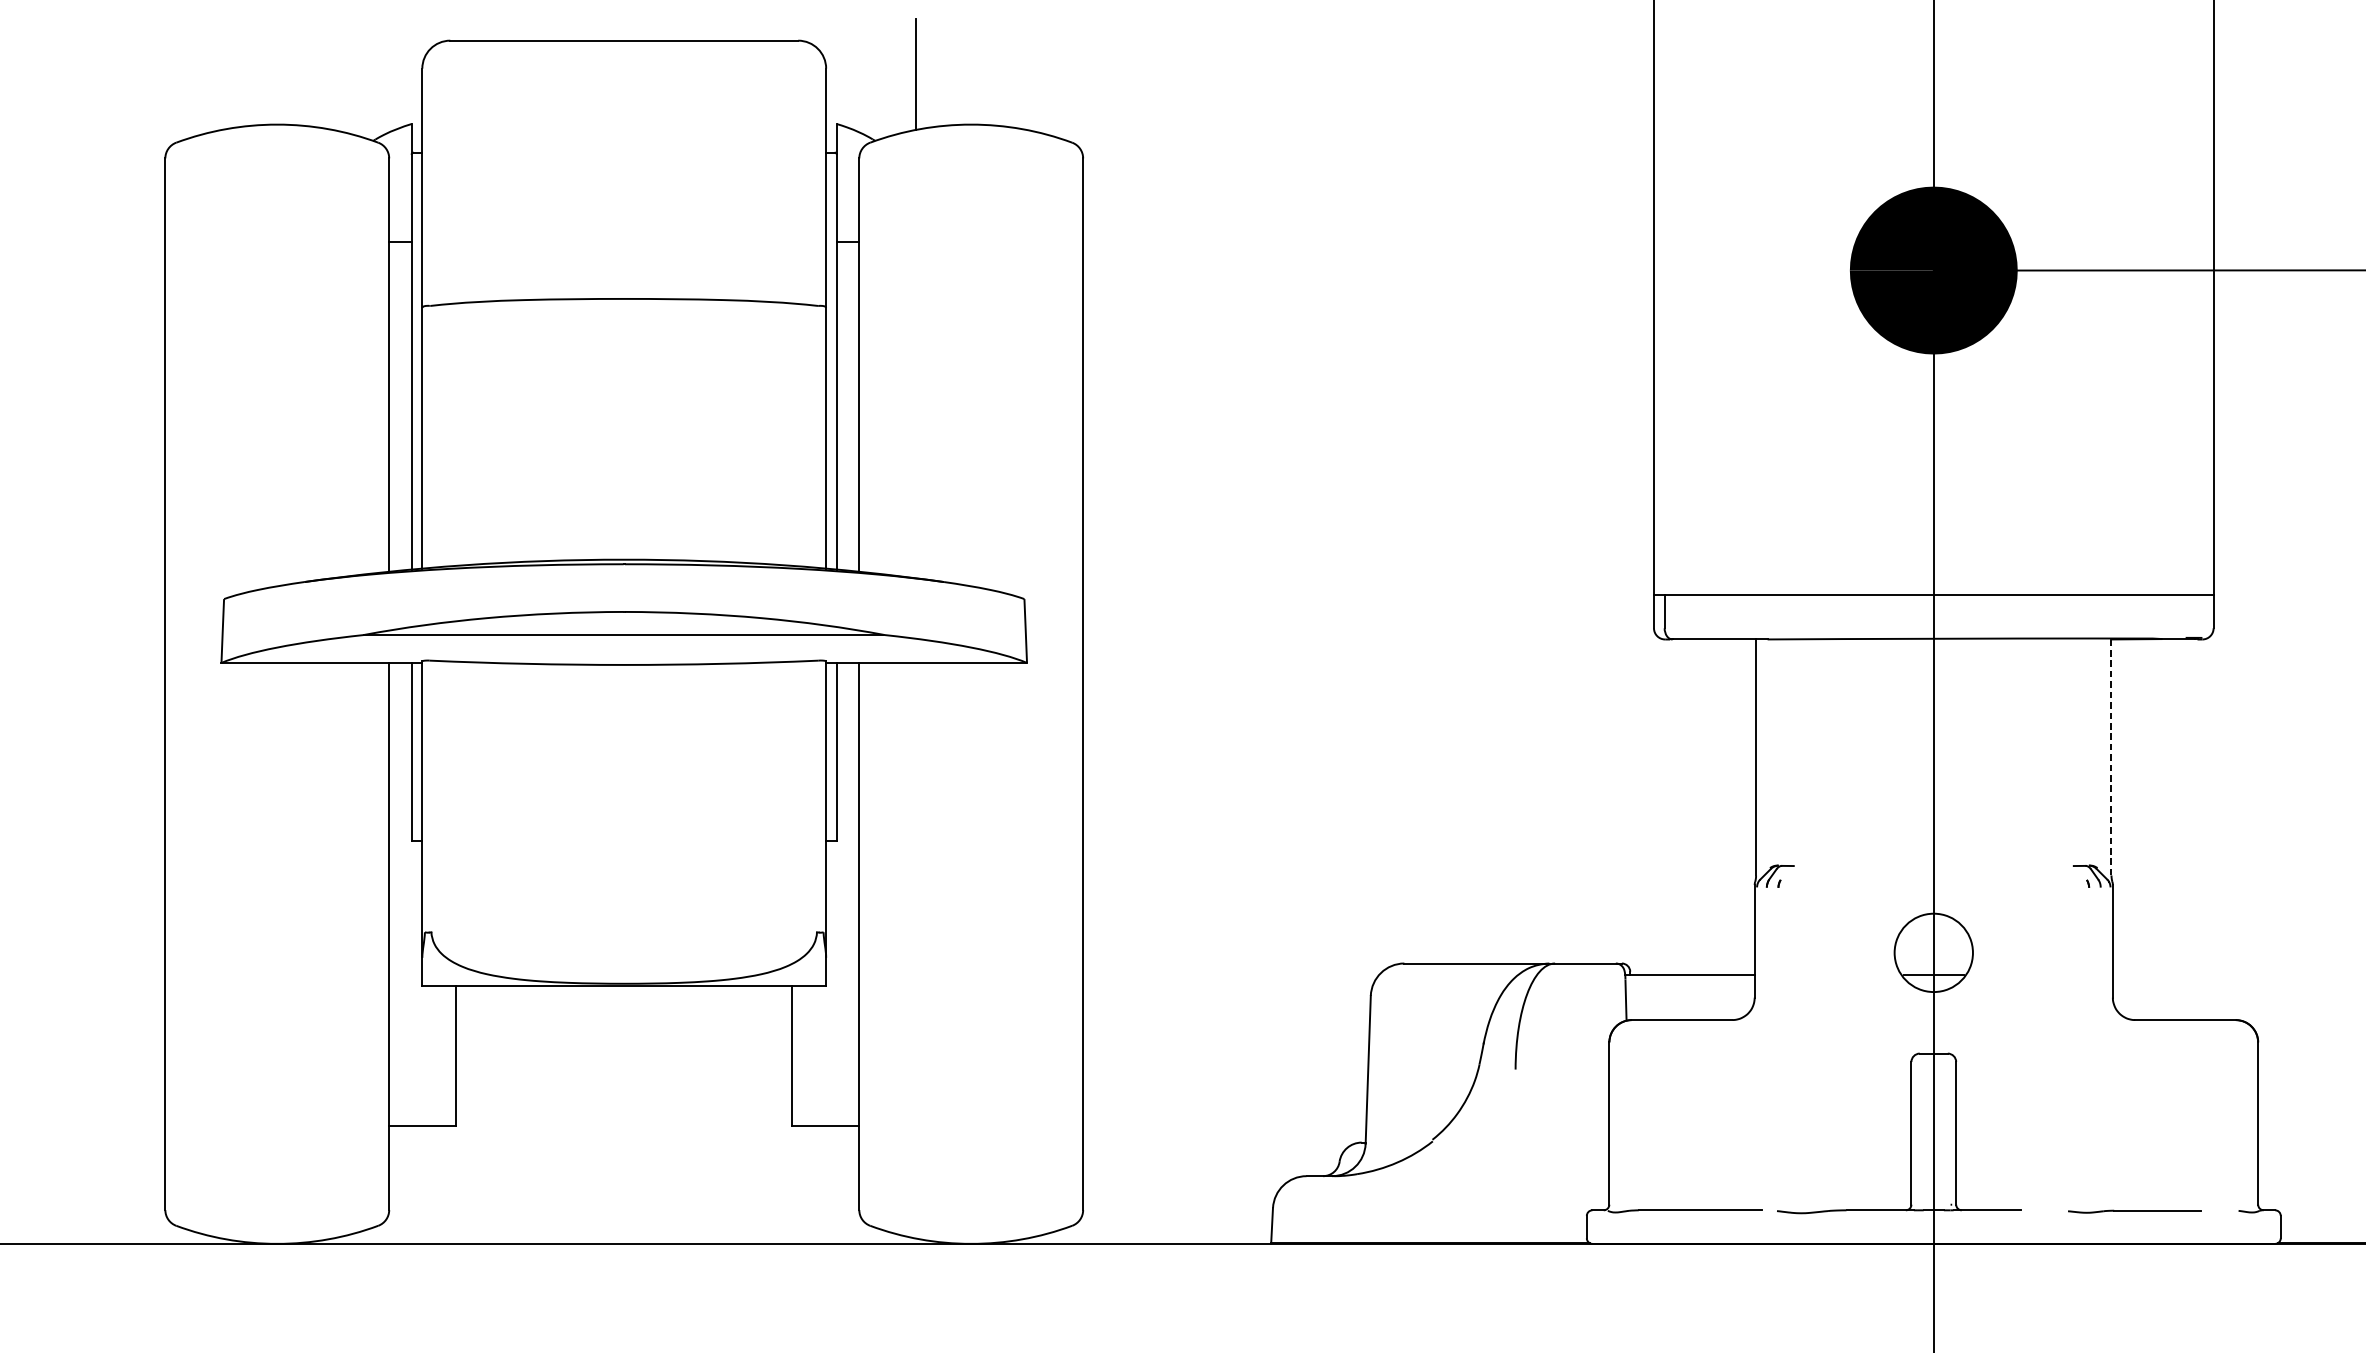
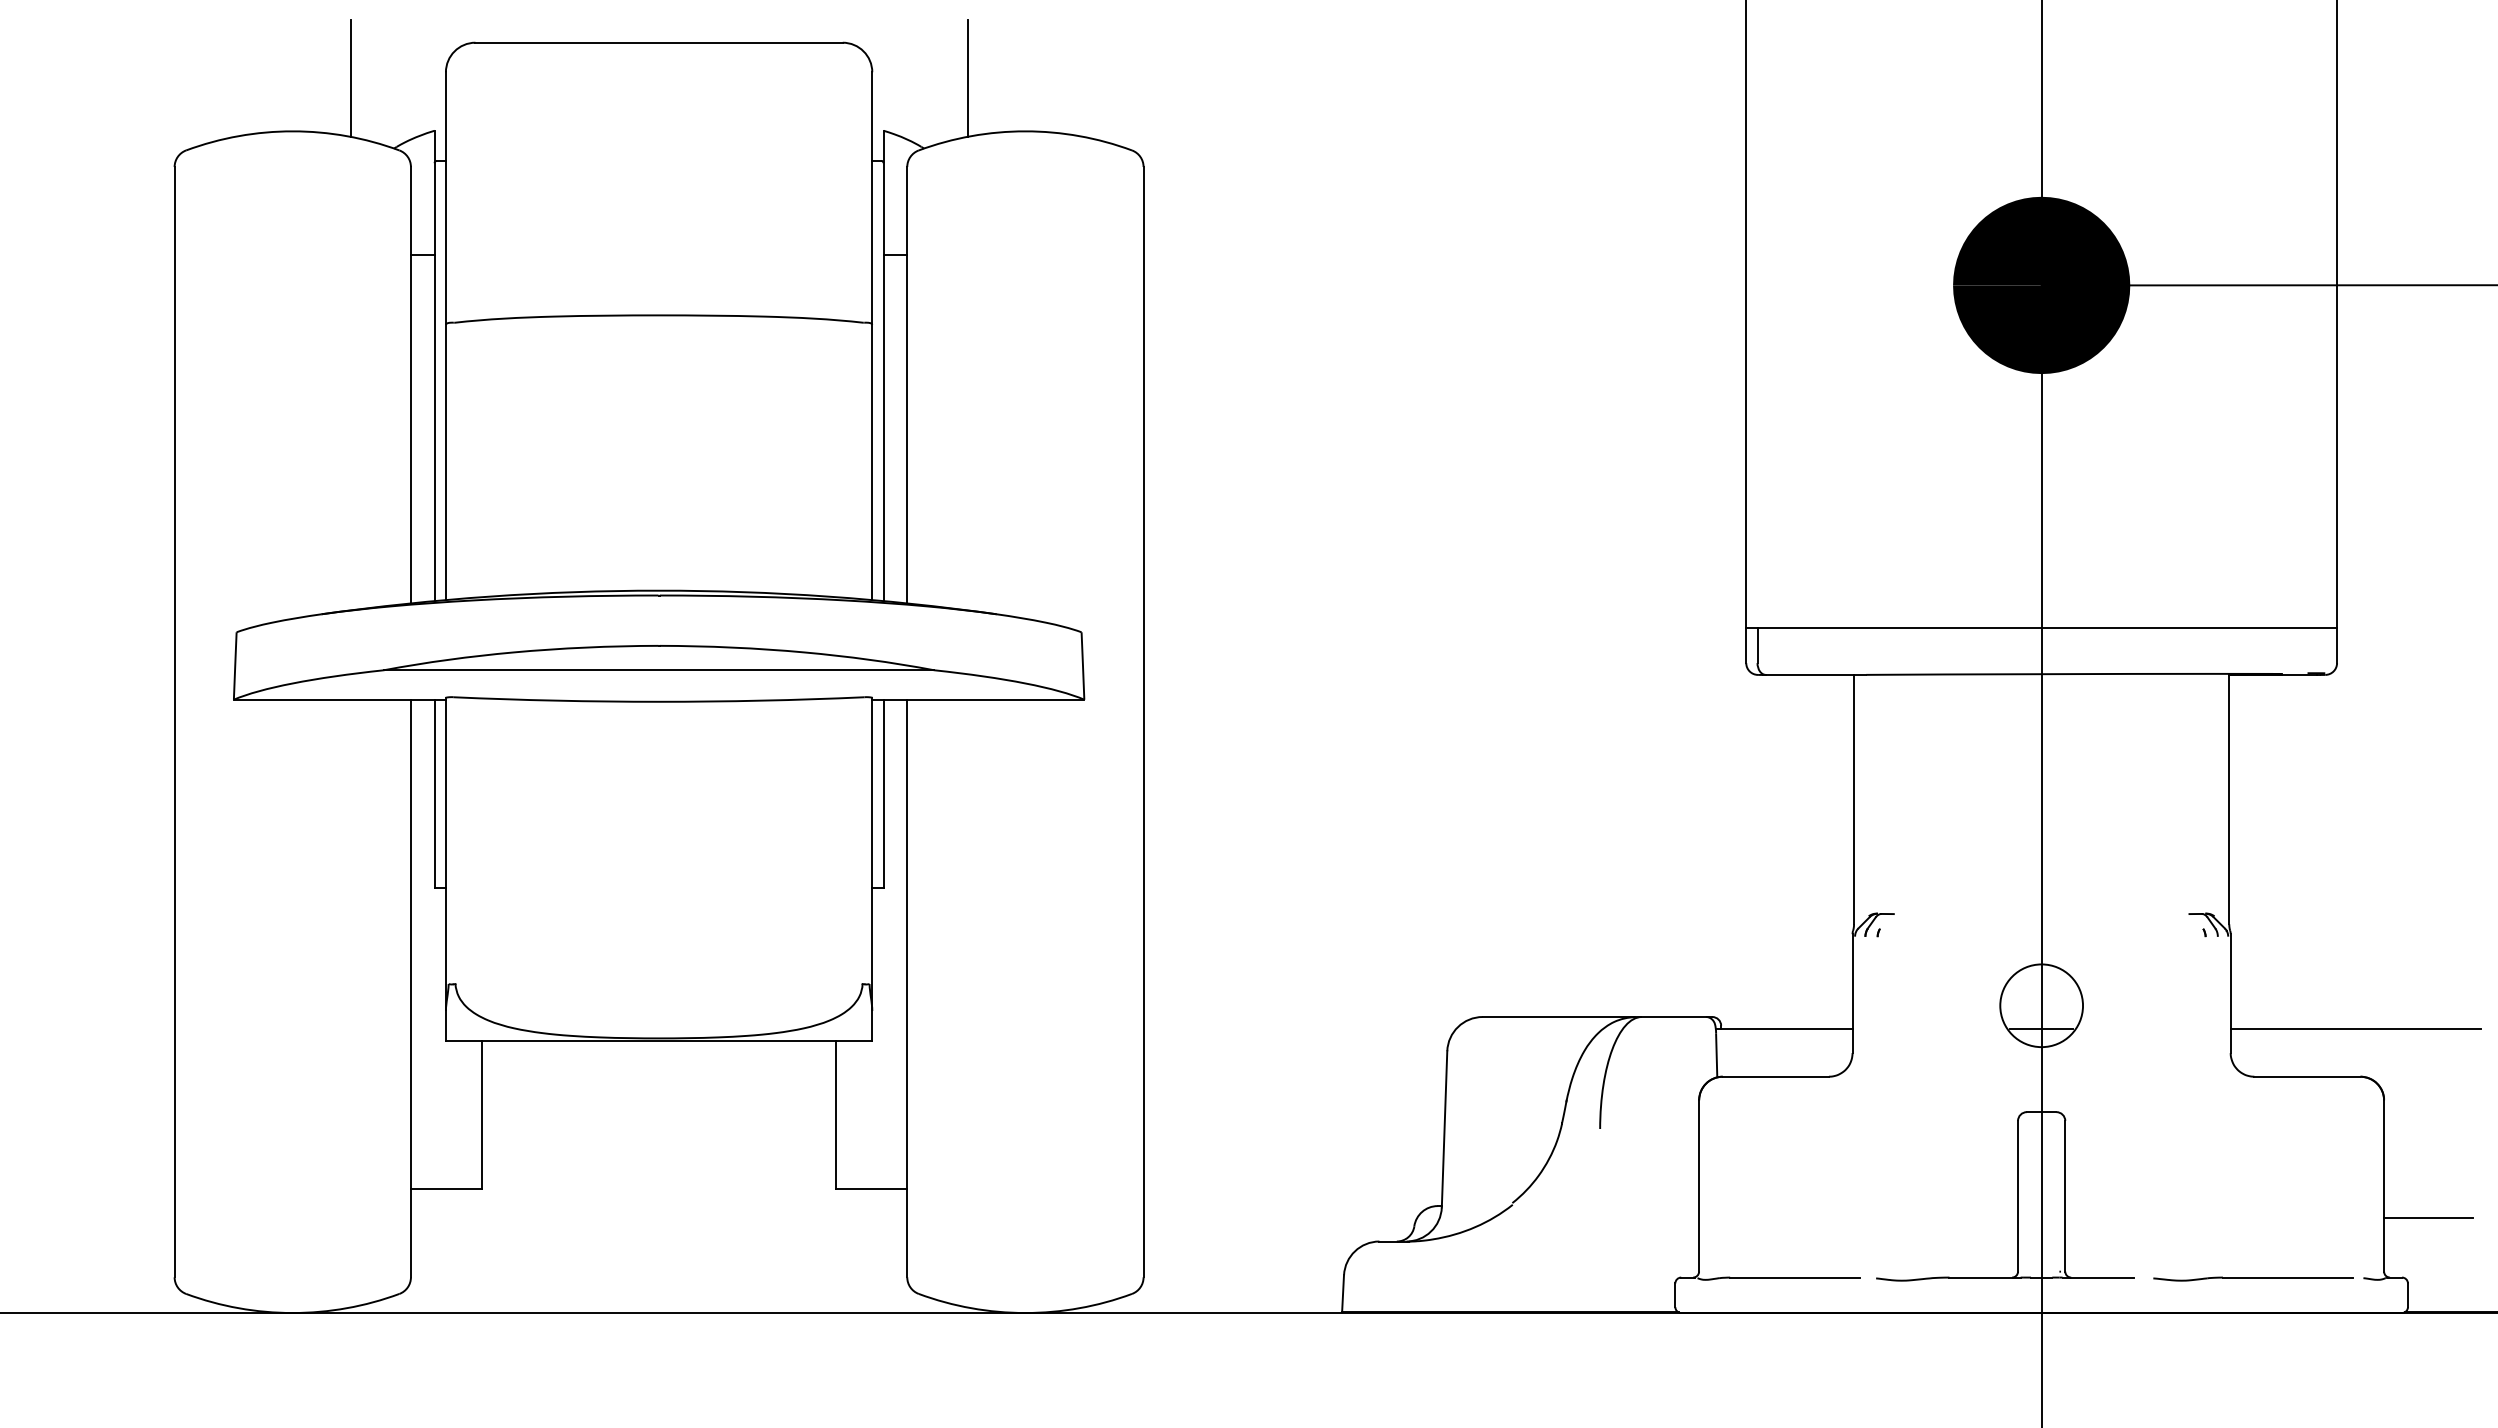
line: (331, 74) -> (350, 78), added
line: (2111, 756) -> (2229, 798), dashed -> solid
line: (2231, 974) -> (2355, 1028), added
line: (2300, 1153) -> (2428, 1217), added
part: (2134, 1211) -> (2253, 1278), size x1.43

